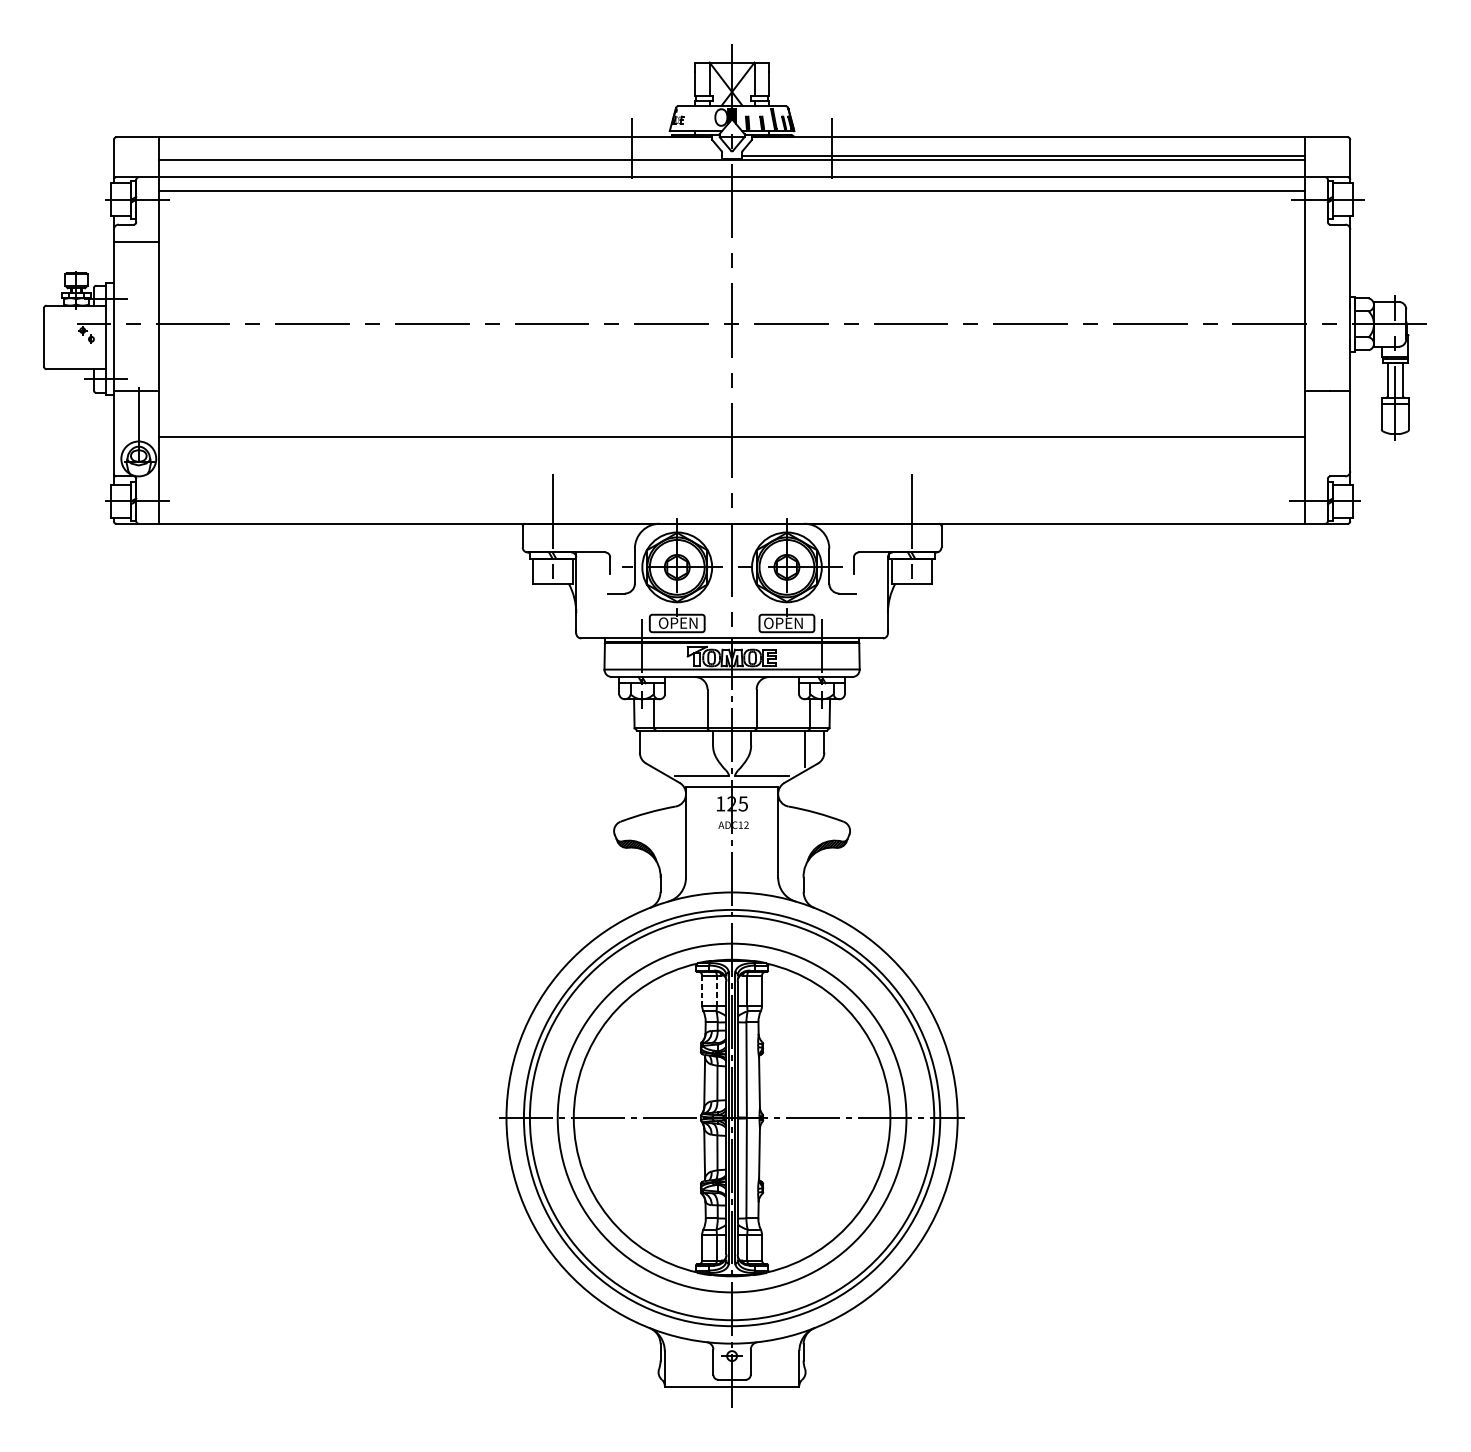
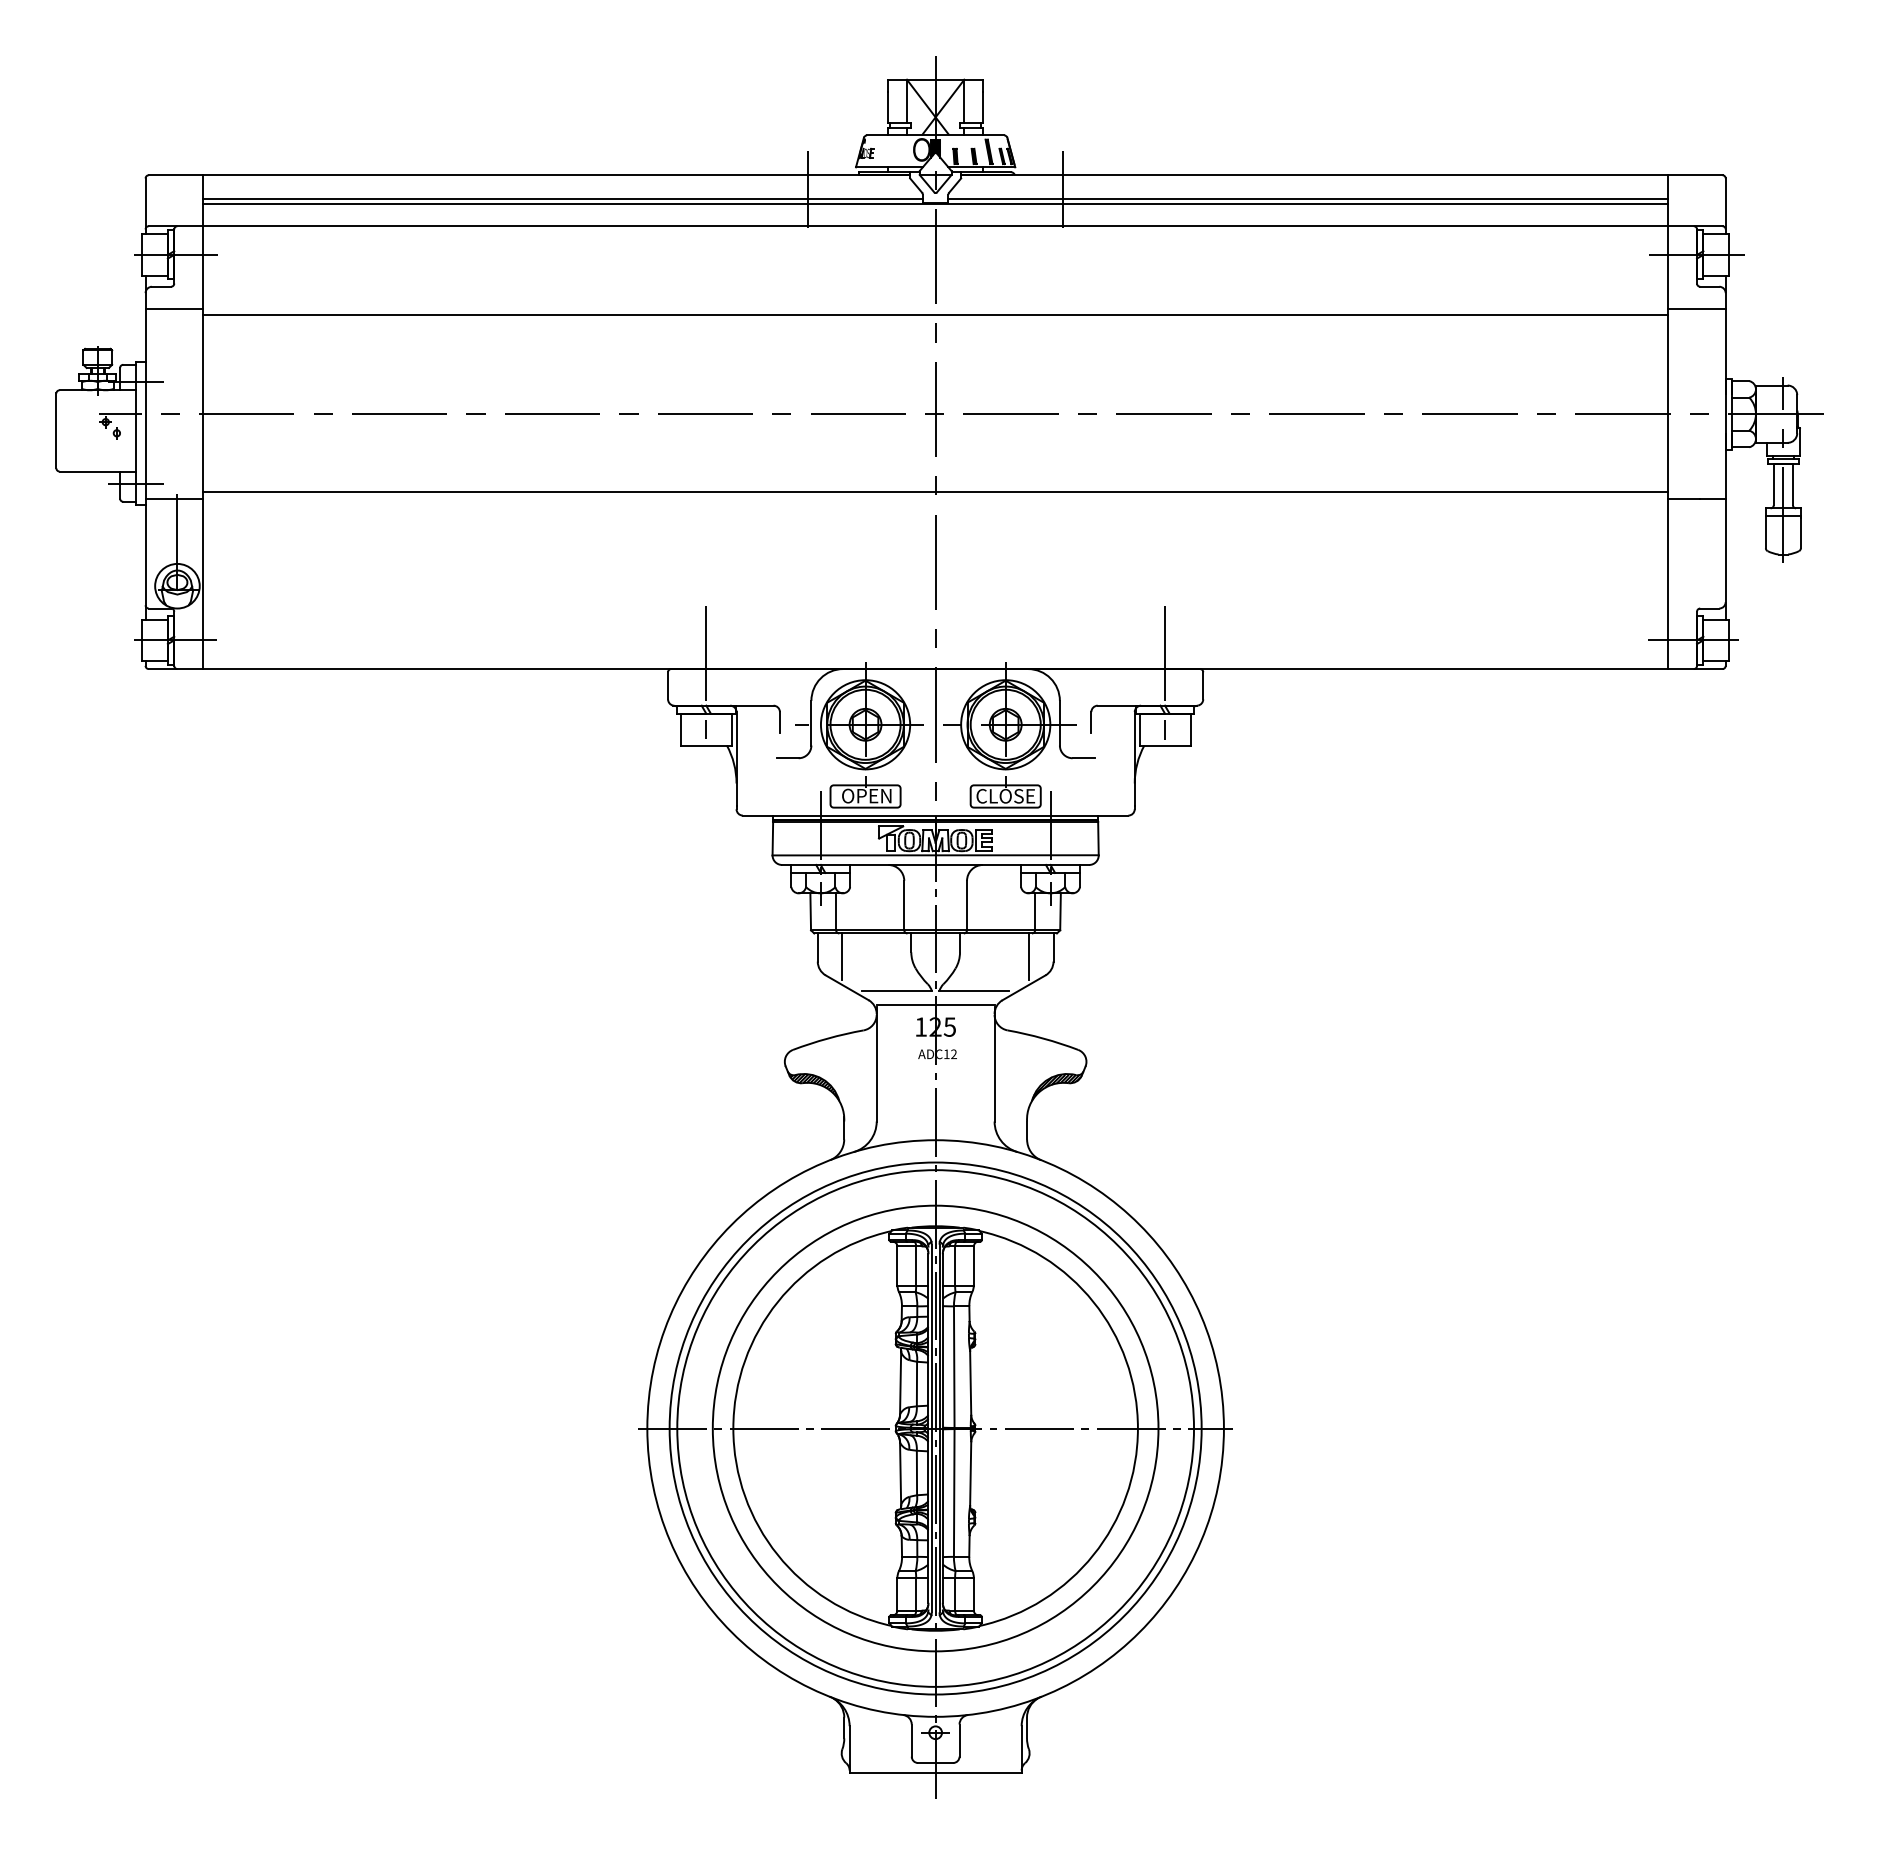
line: (440, 156) -> (562, 199), added
line: (731, 190) -> (935, 314), moved
line: (1327, 241) -> (1696, 308), added
line: (731, 437) -> (935, 491), moved
text: (787, 623) -> (1006, 796), OPEN -> CLOSE
line: (659, 748) -> (842, 956), added
line: (702, 991) -> (897, 1266), dashed -> solid
line: (717, 991) -> (916, 1266), dashed -> solid

